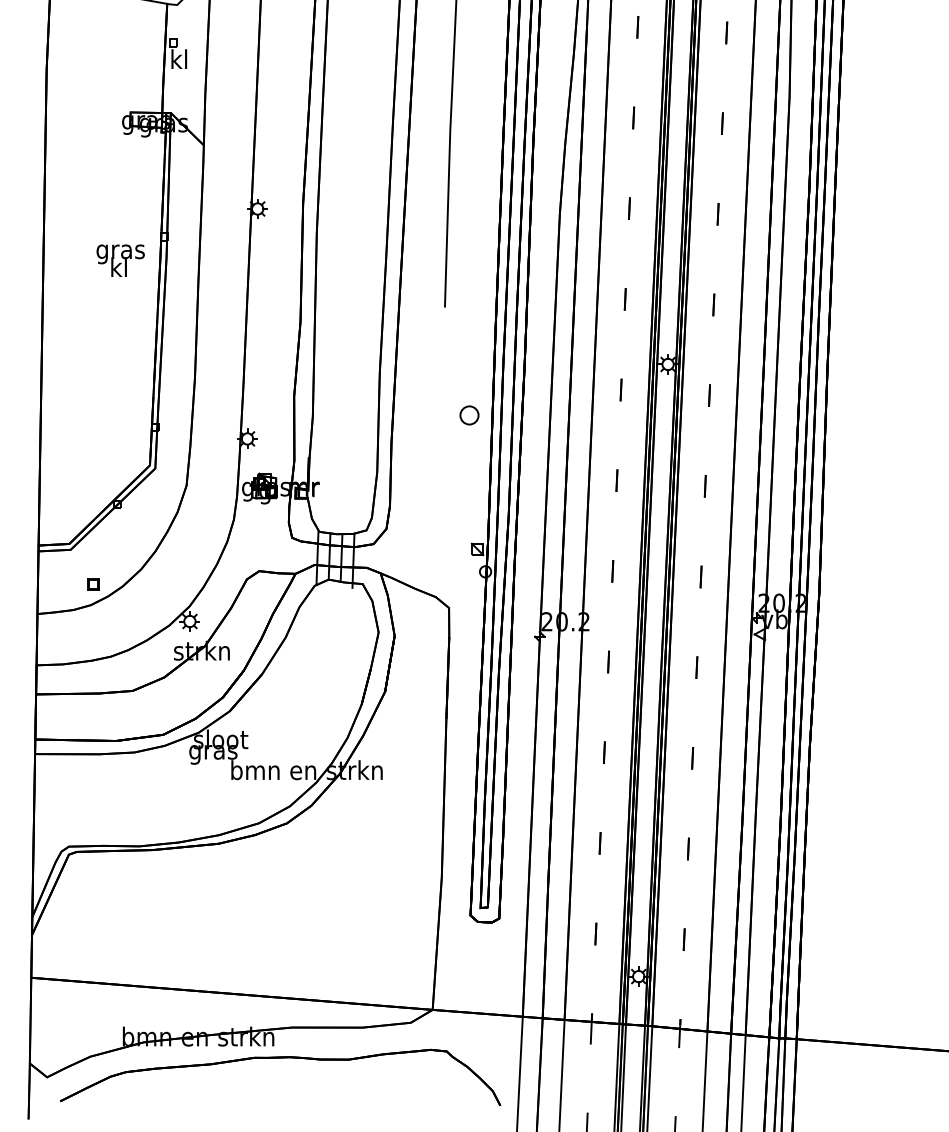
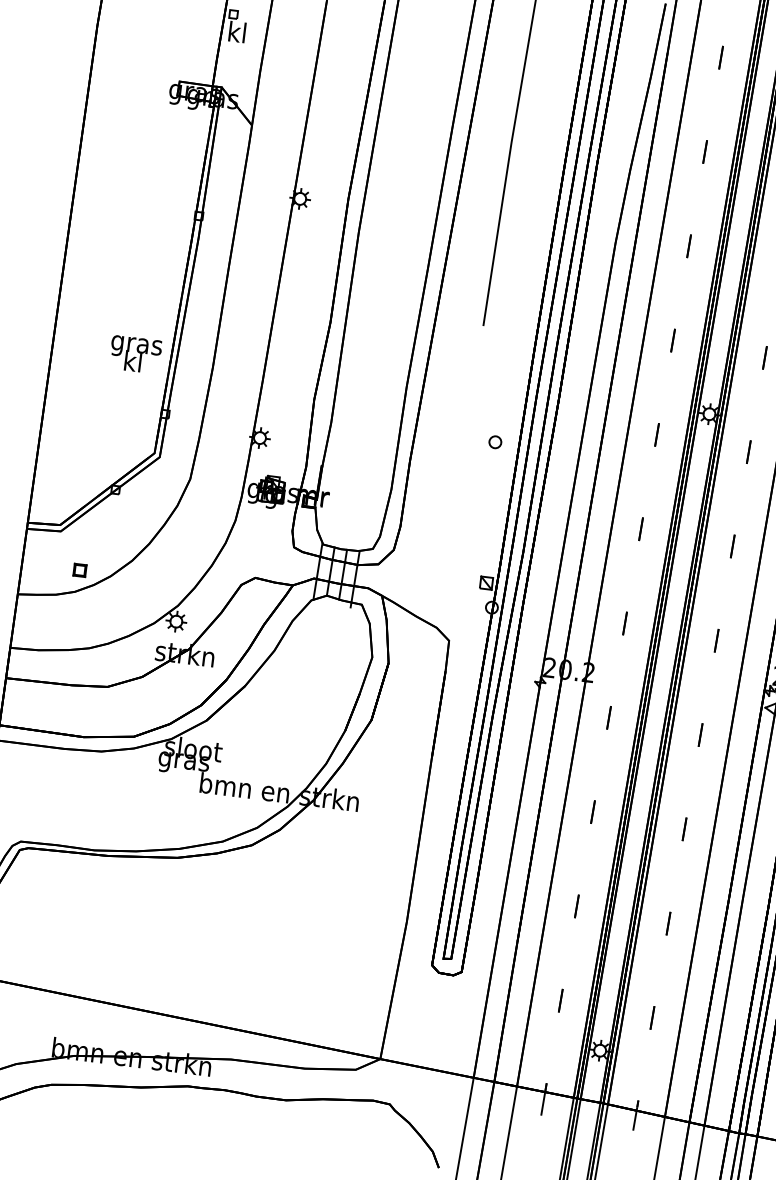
text: (120, 260) -> (135, 354), moved
part: (469, 415) -> (495, 442), size x0.62

